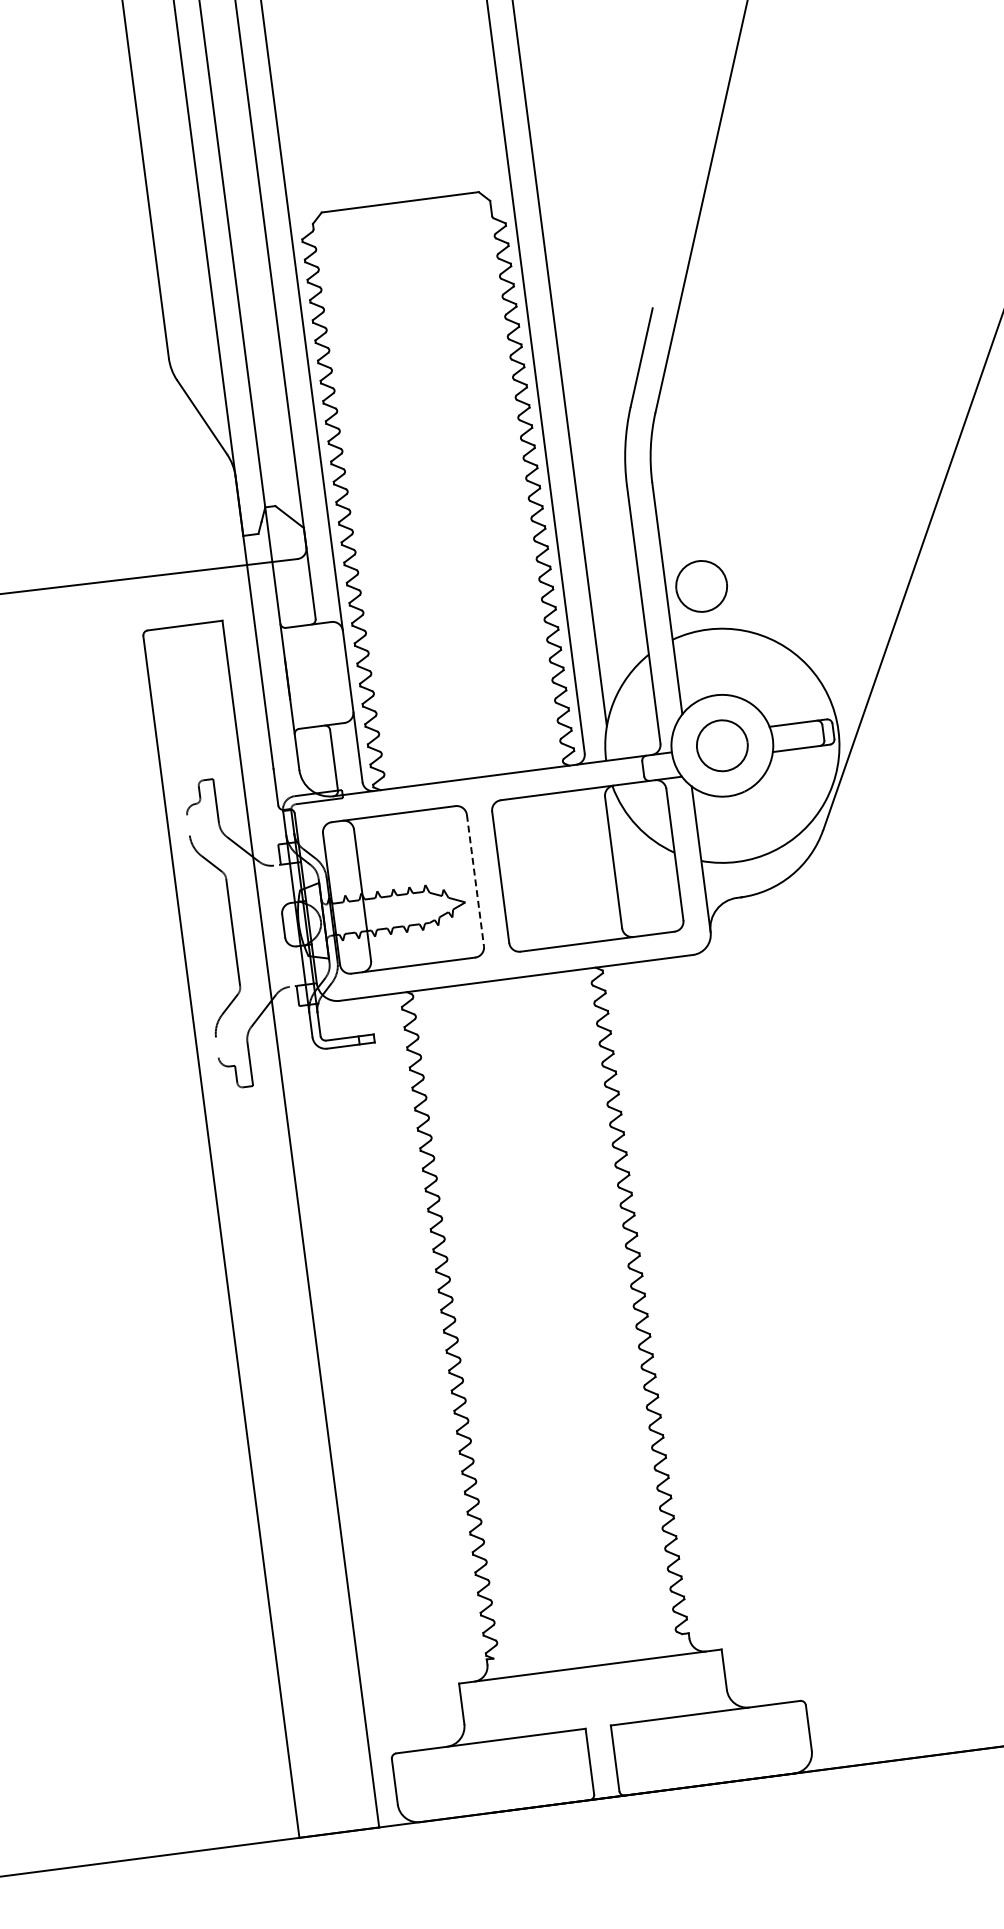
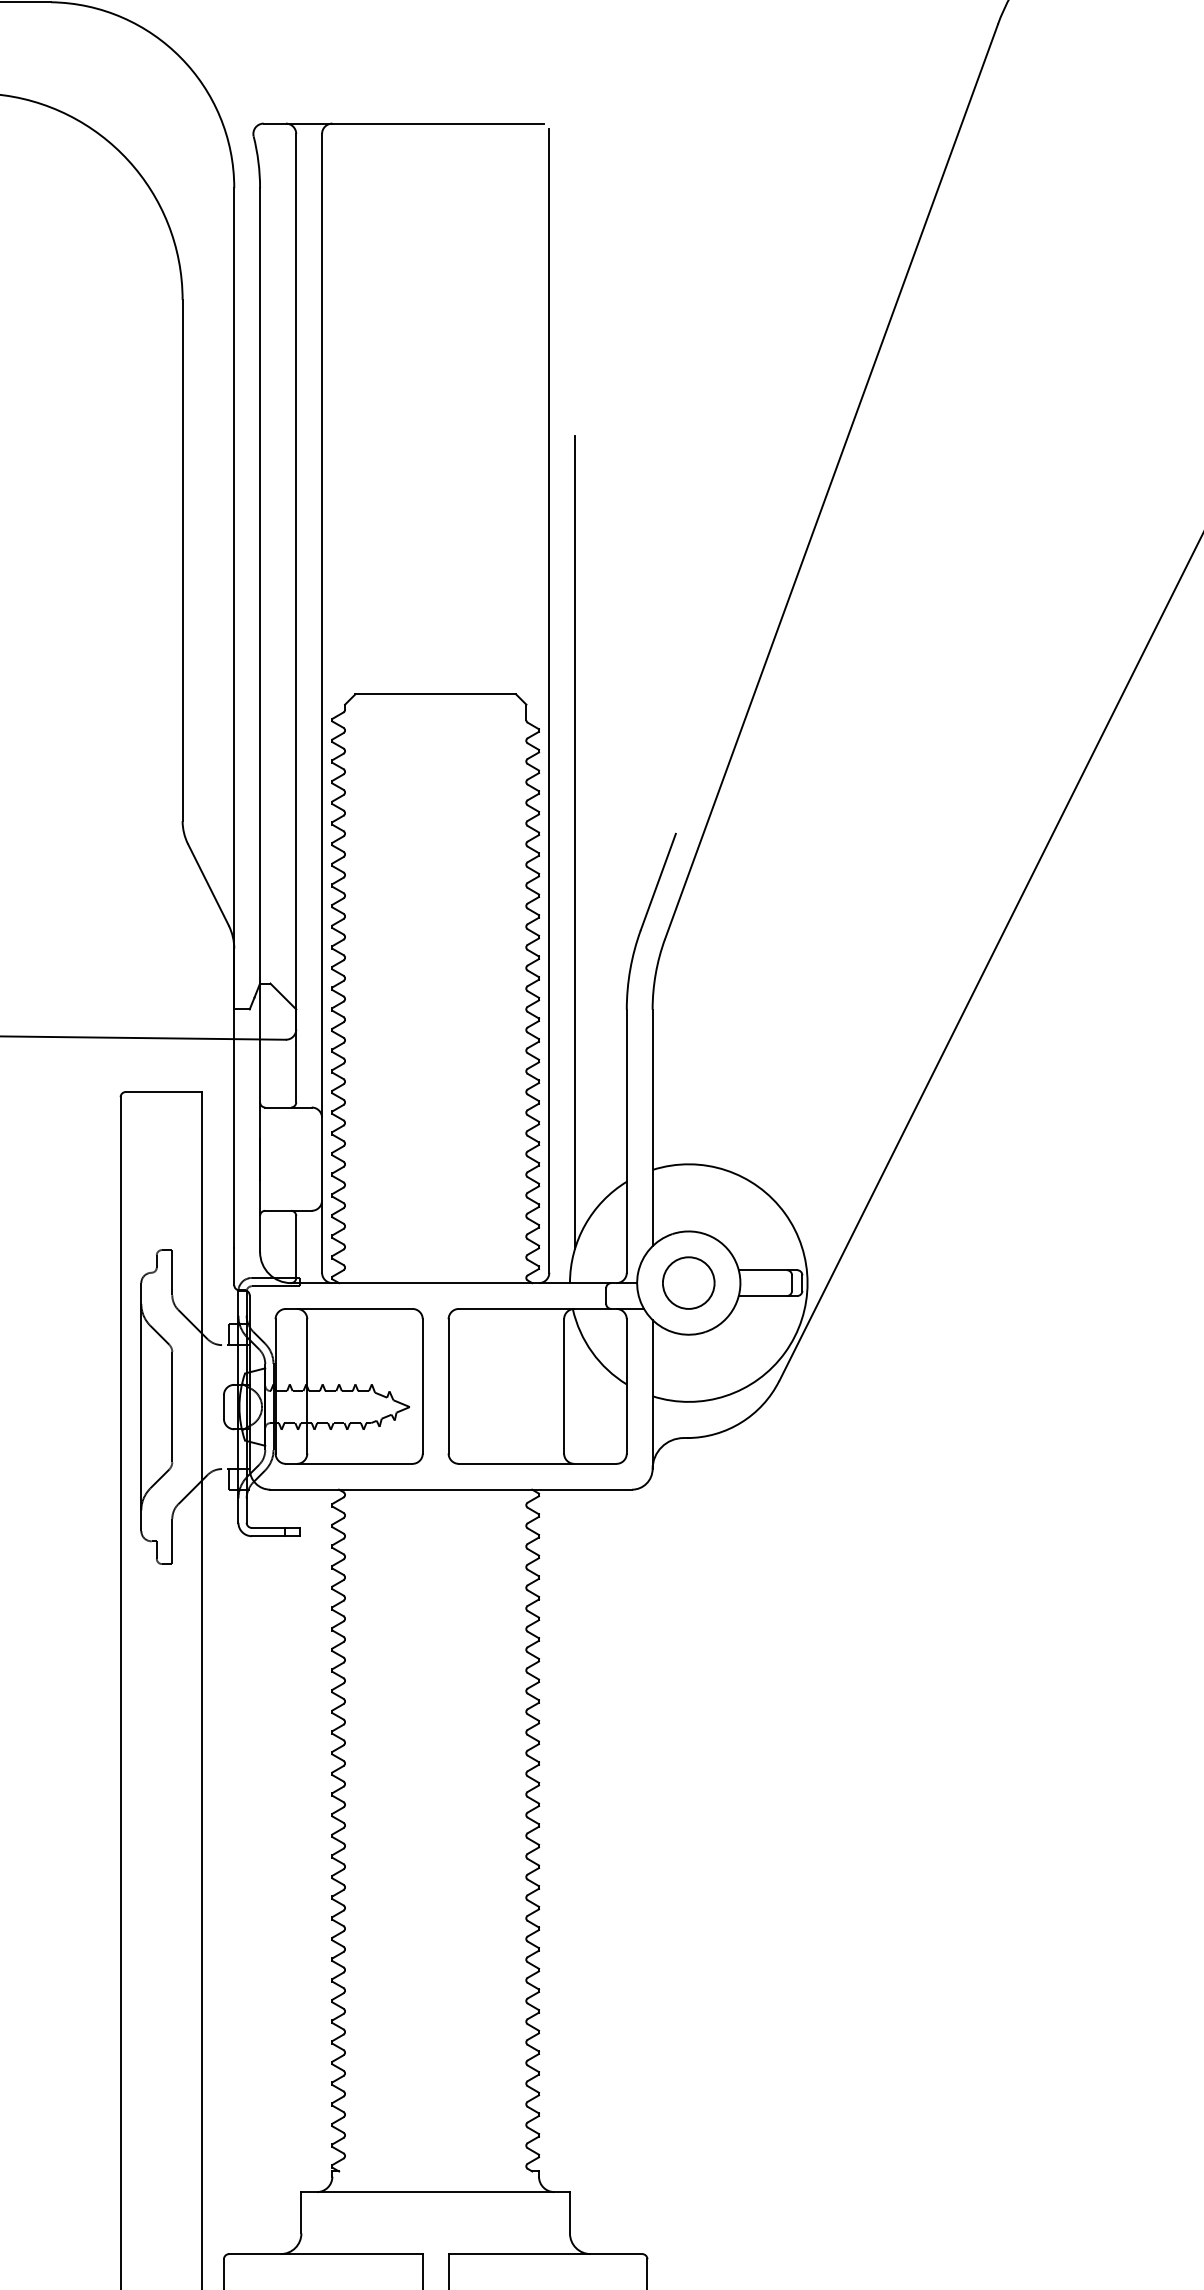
part: (701, 585) -> (688, 1119), removed
line: (475, 880) -> (422, 1386), dashed -> solid
line: (203, 936) -> (141, 1407), added

